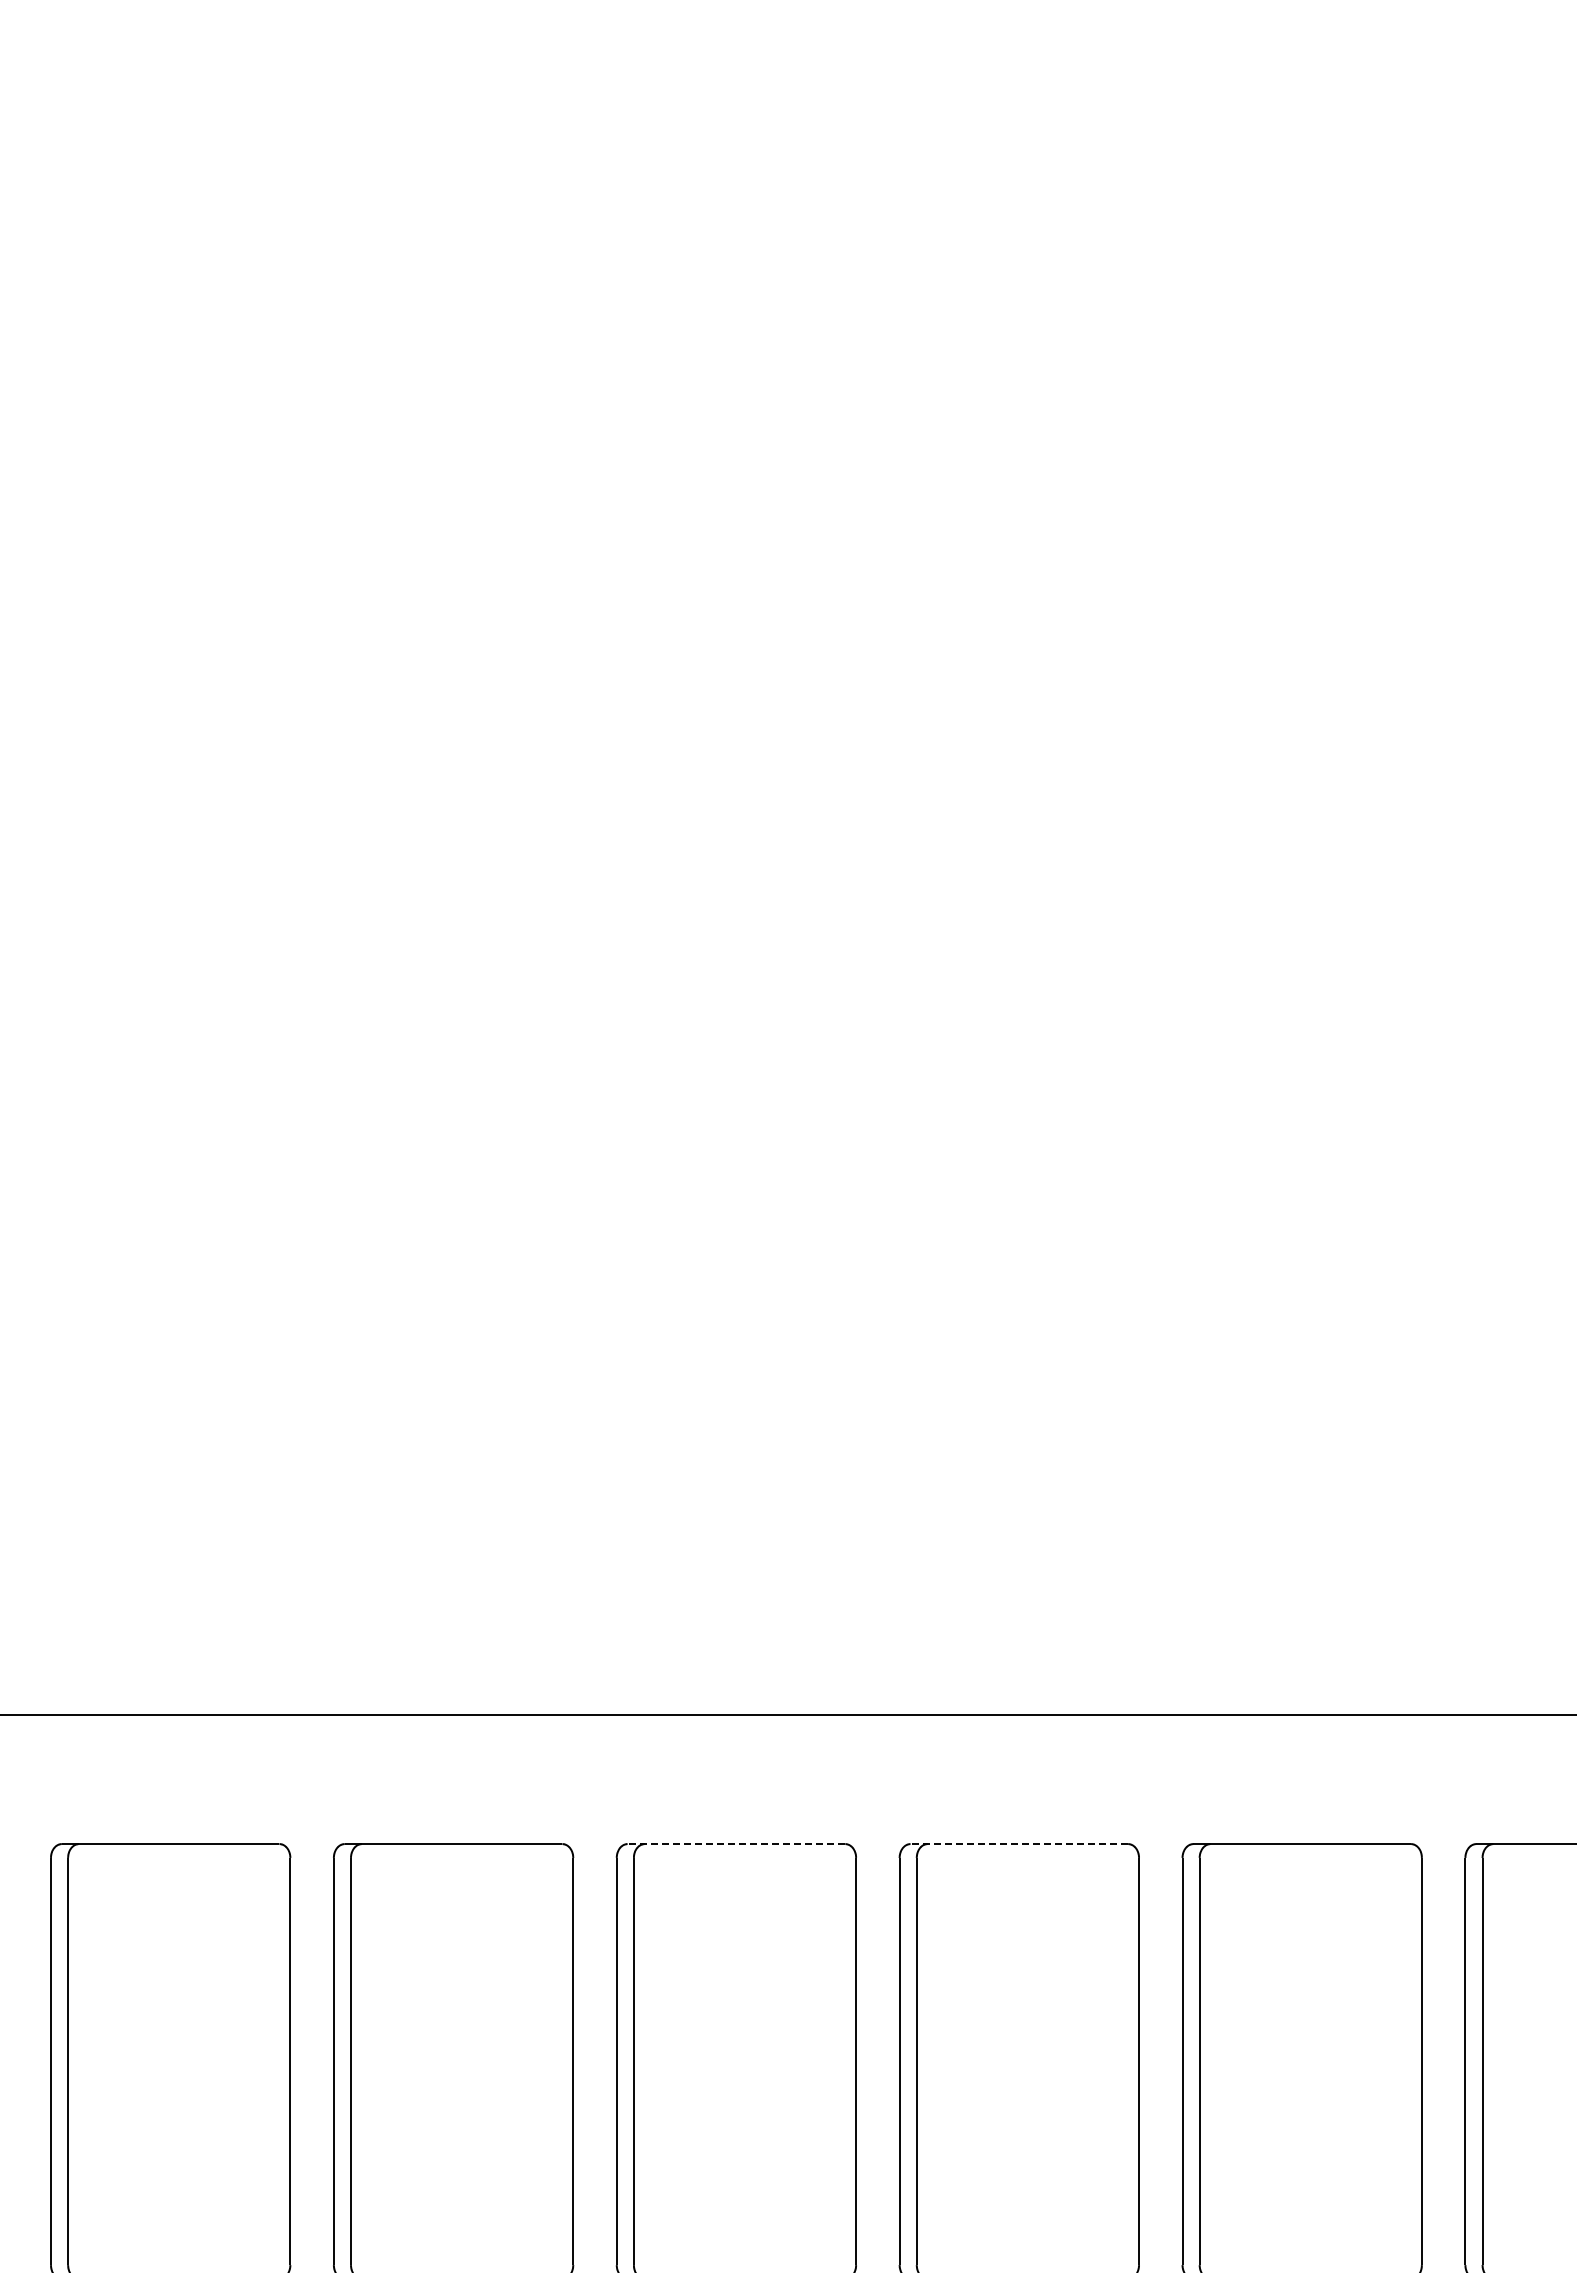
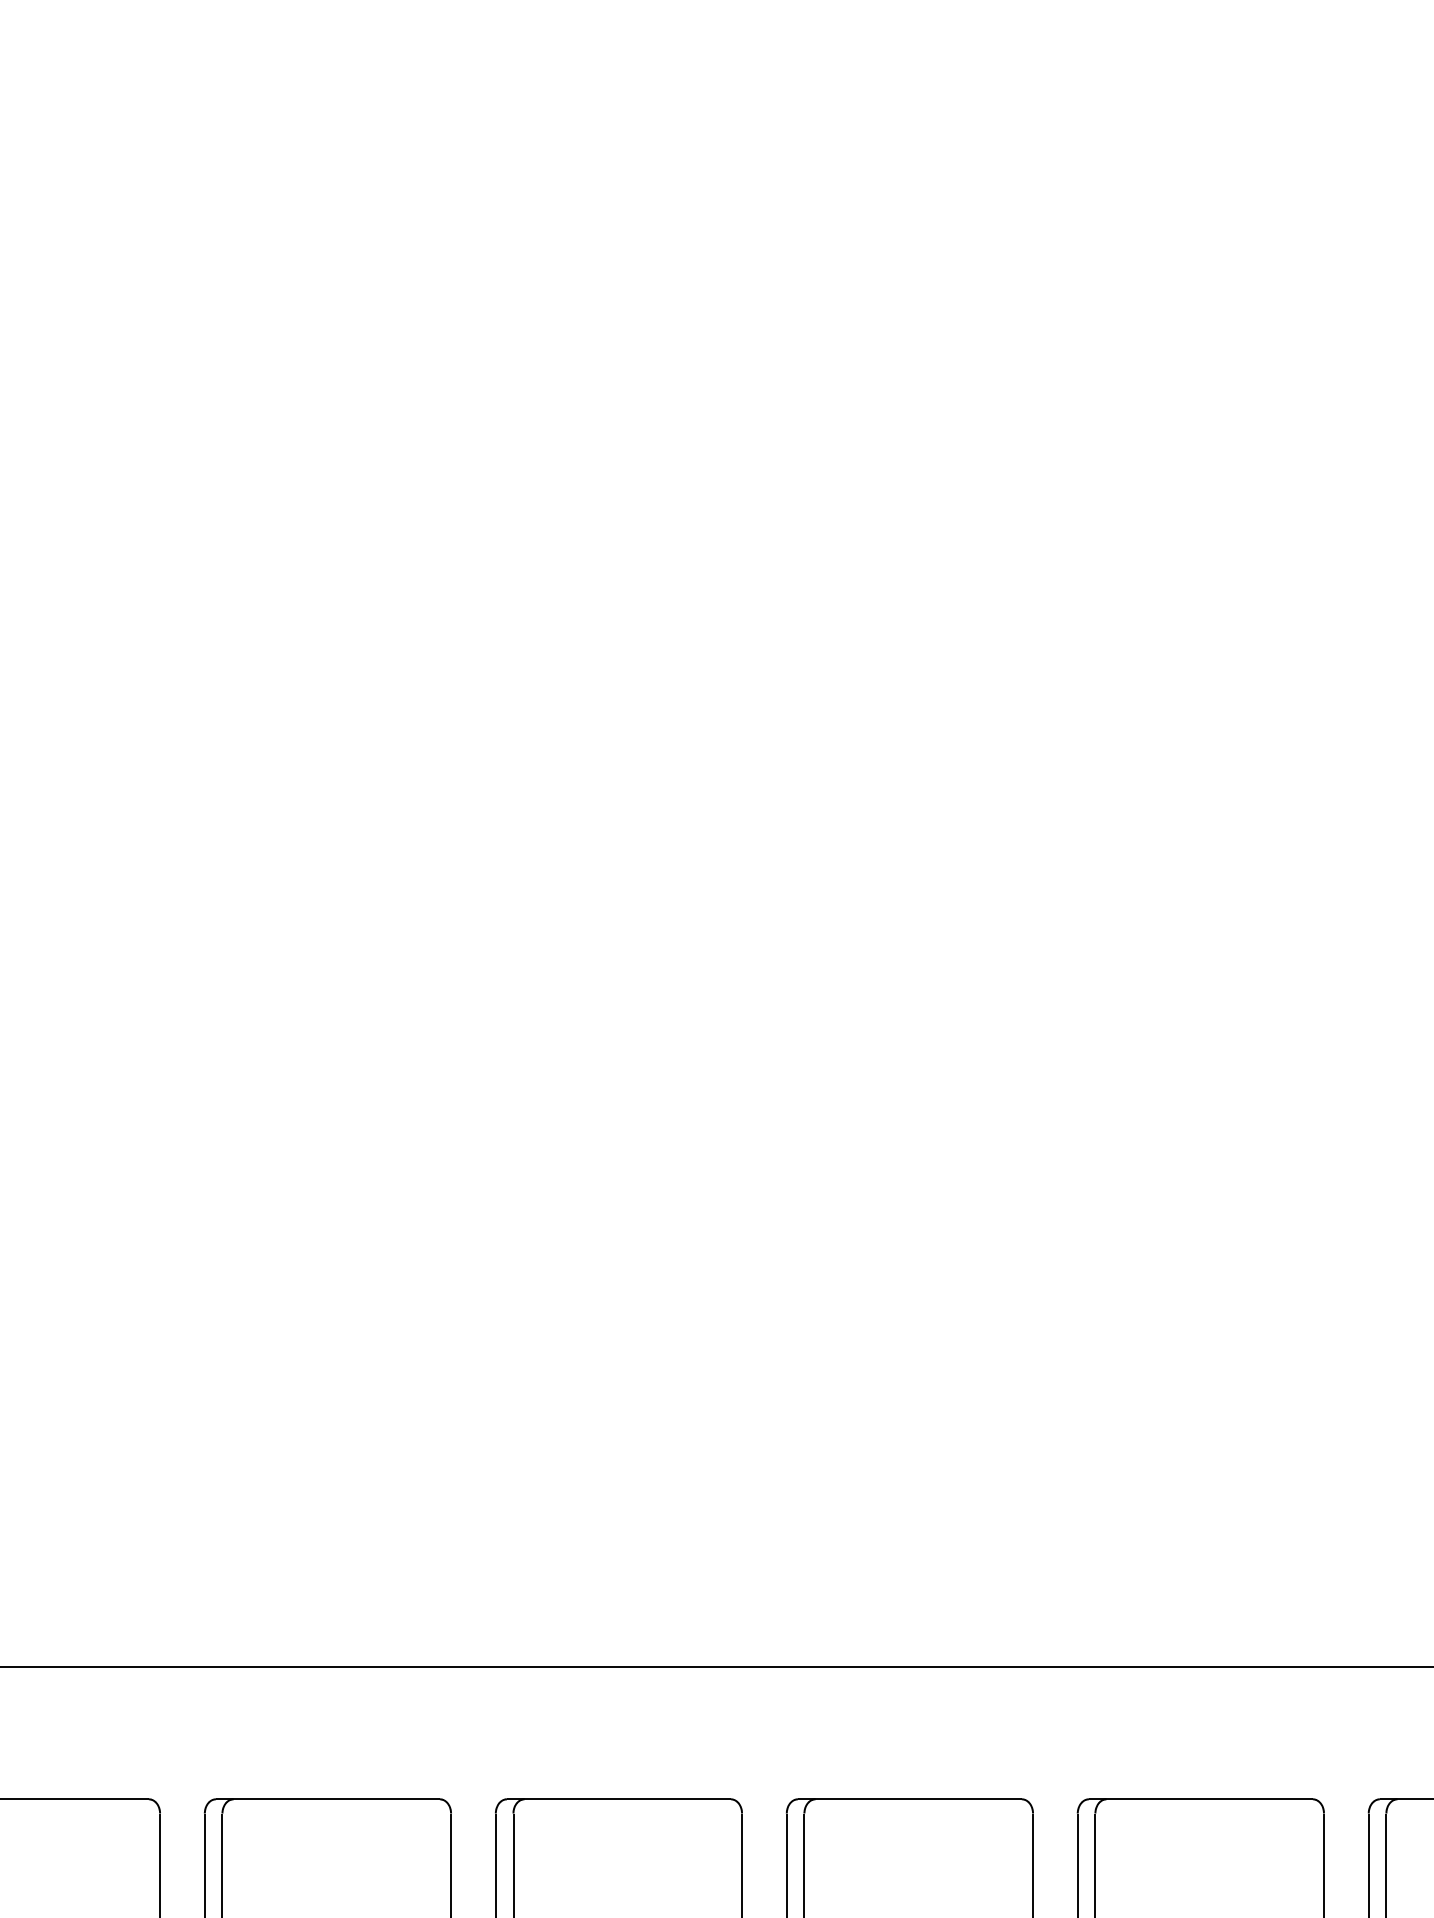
line: (736, 1844) -> (618, 1799), dashed -> solid
line: (1019, 1844) -> (910, 1799), dashed -> solid

